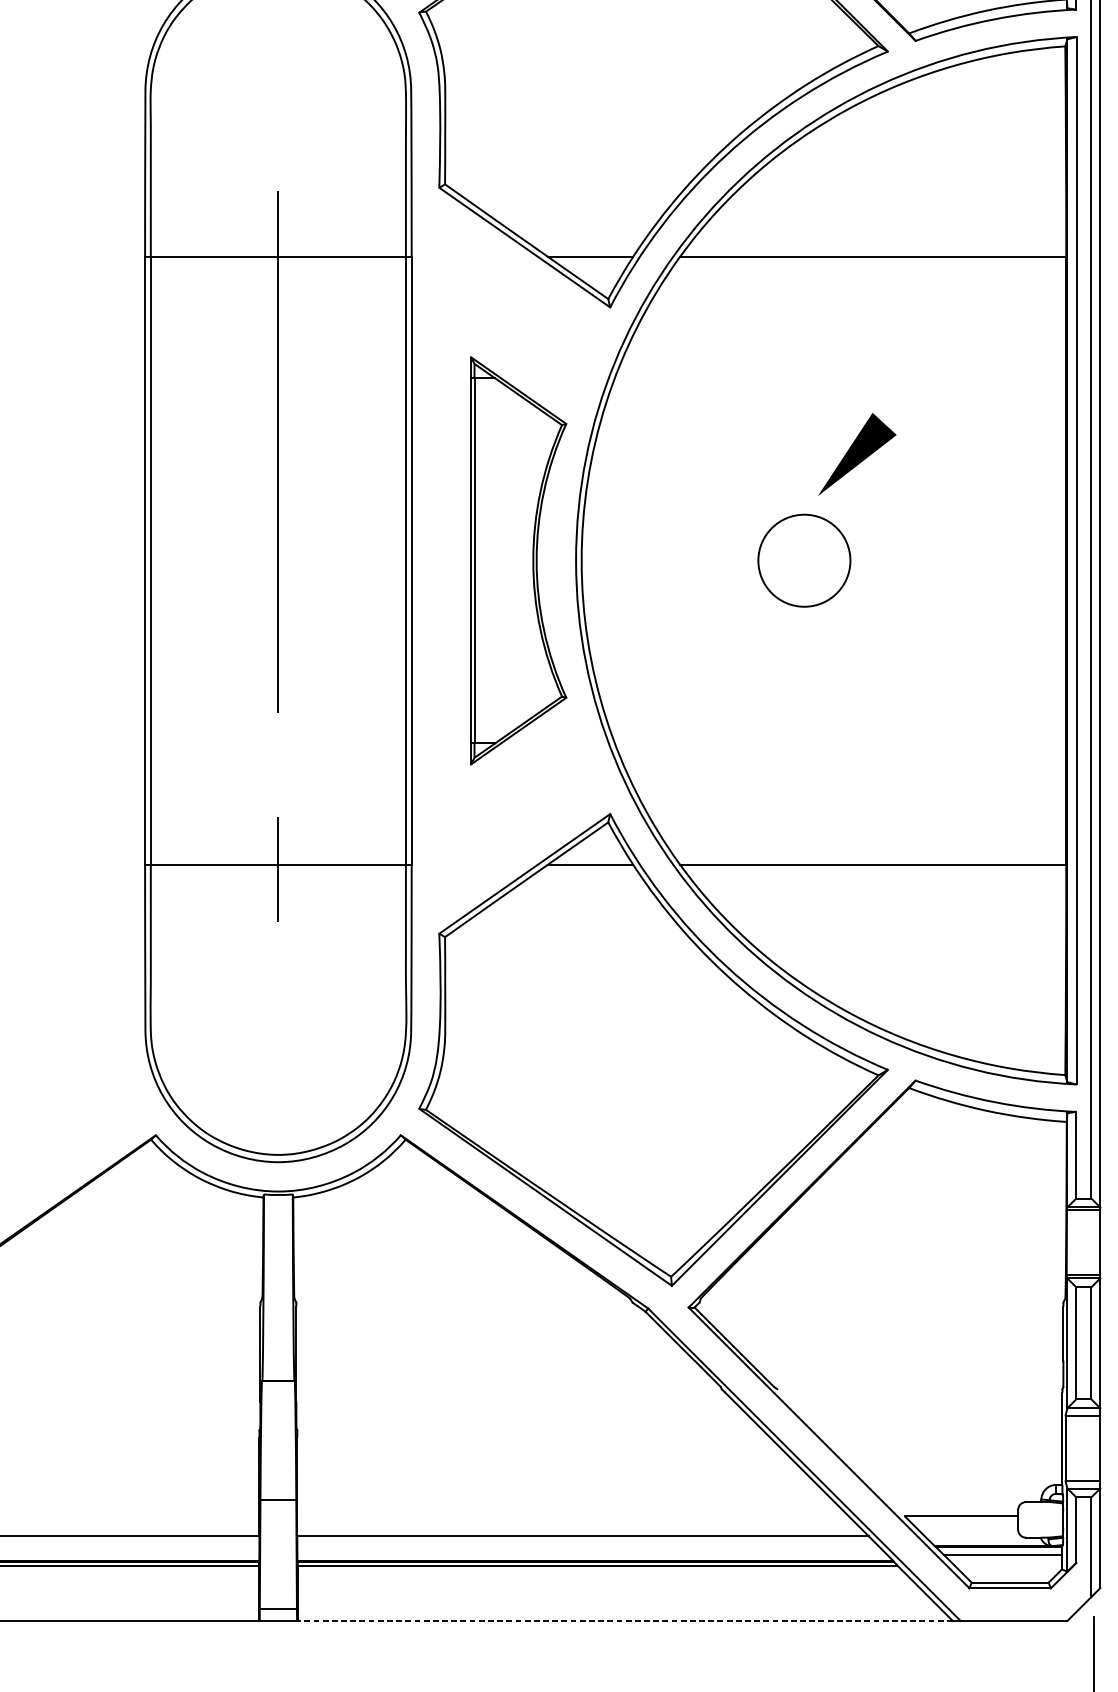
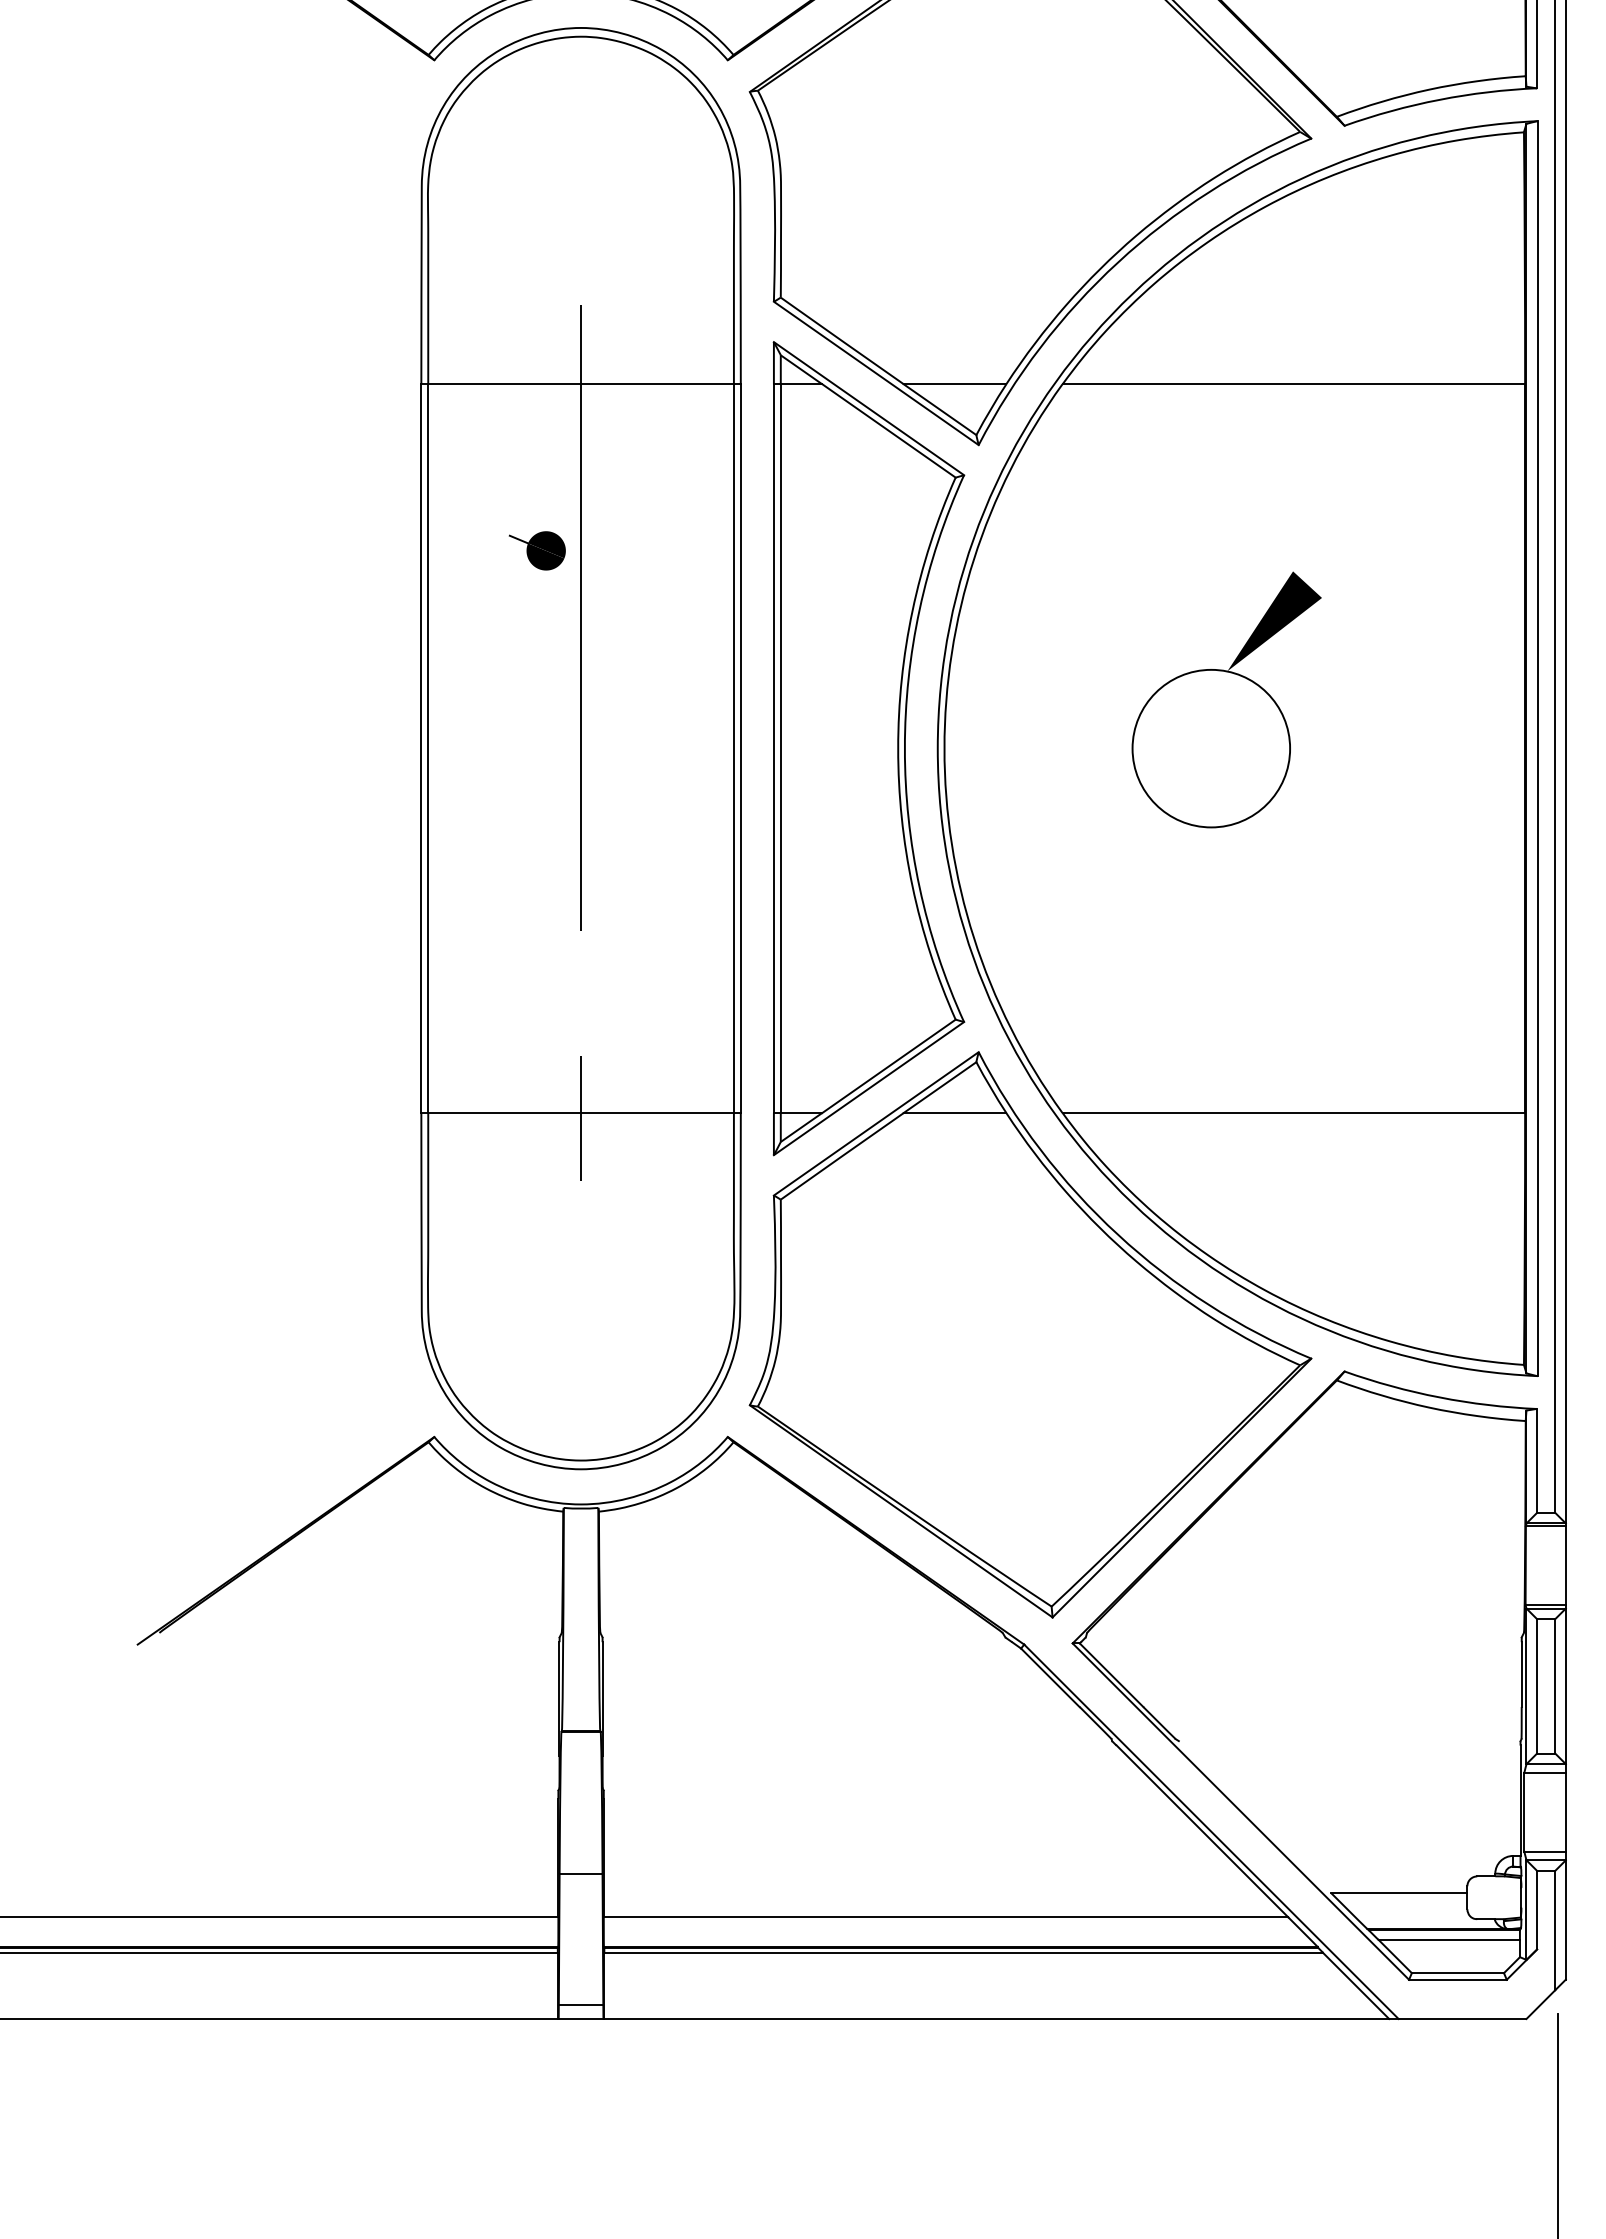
part: (241, 395) -> (536, 550), added
part: (518, 560) -> (868, 748), size x1.67
circle: (804, 560) -> (1211, 748), size x1.43
line: (625, 1621) -> (996, 2019), dashed -> solid

